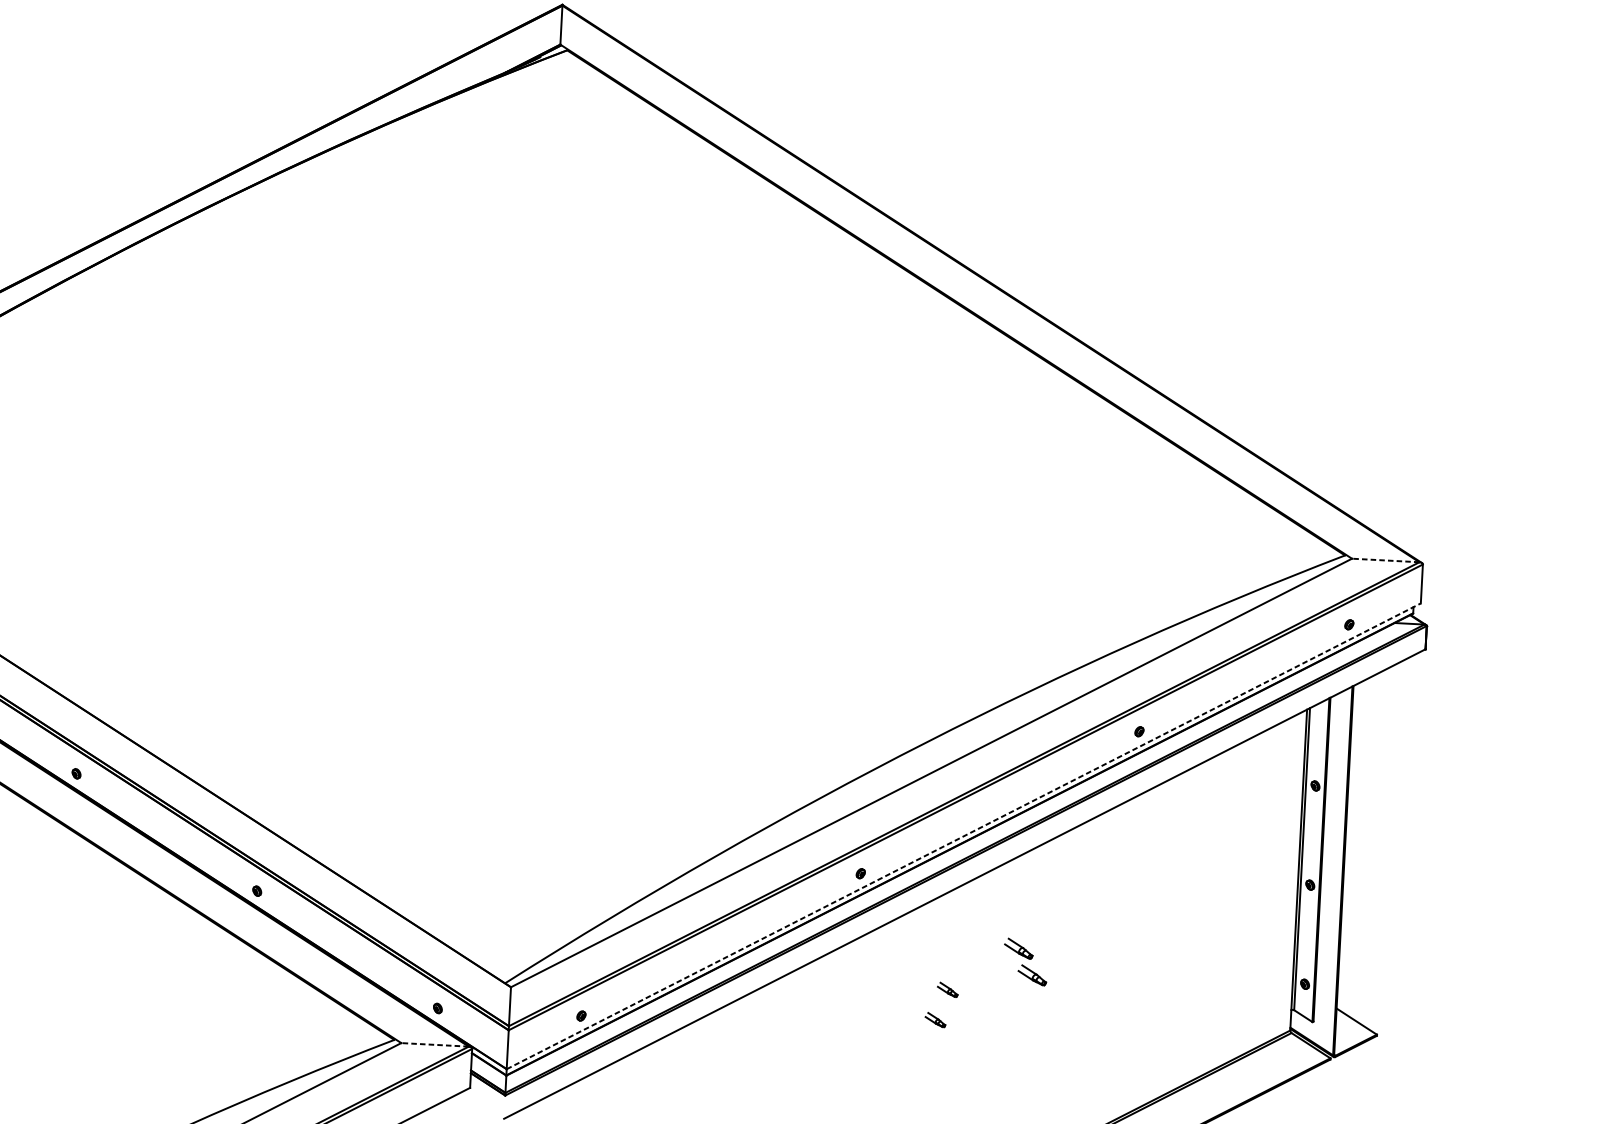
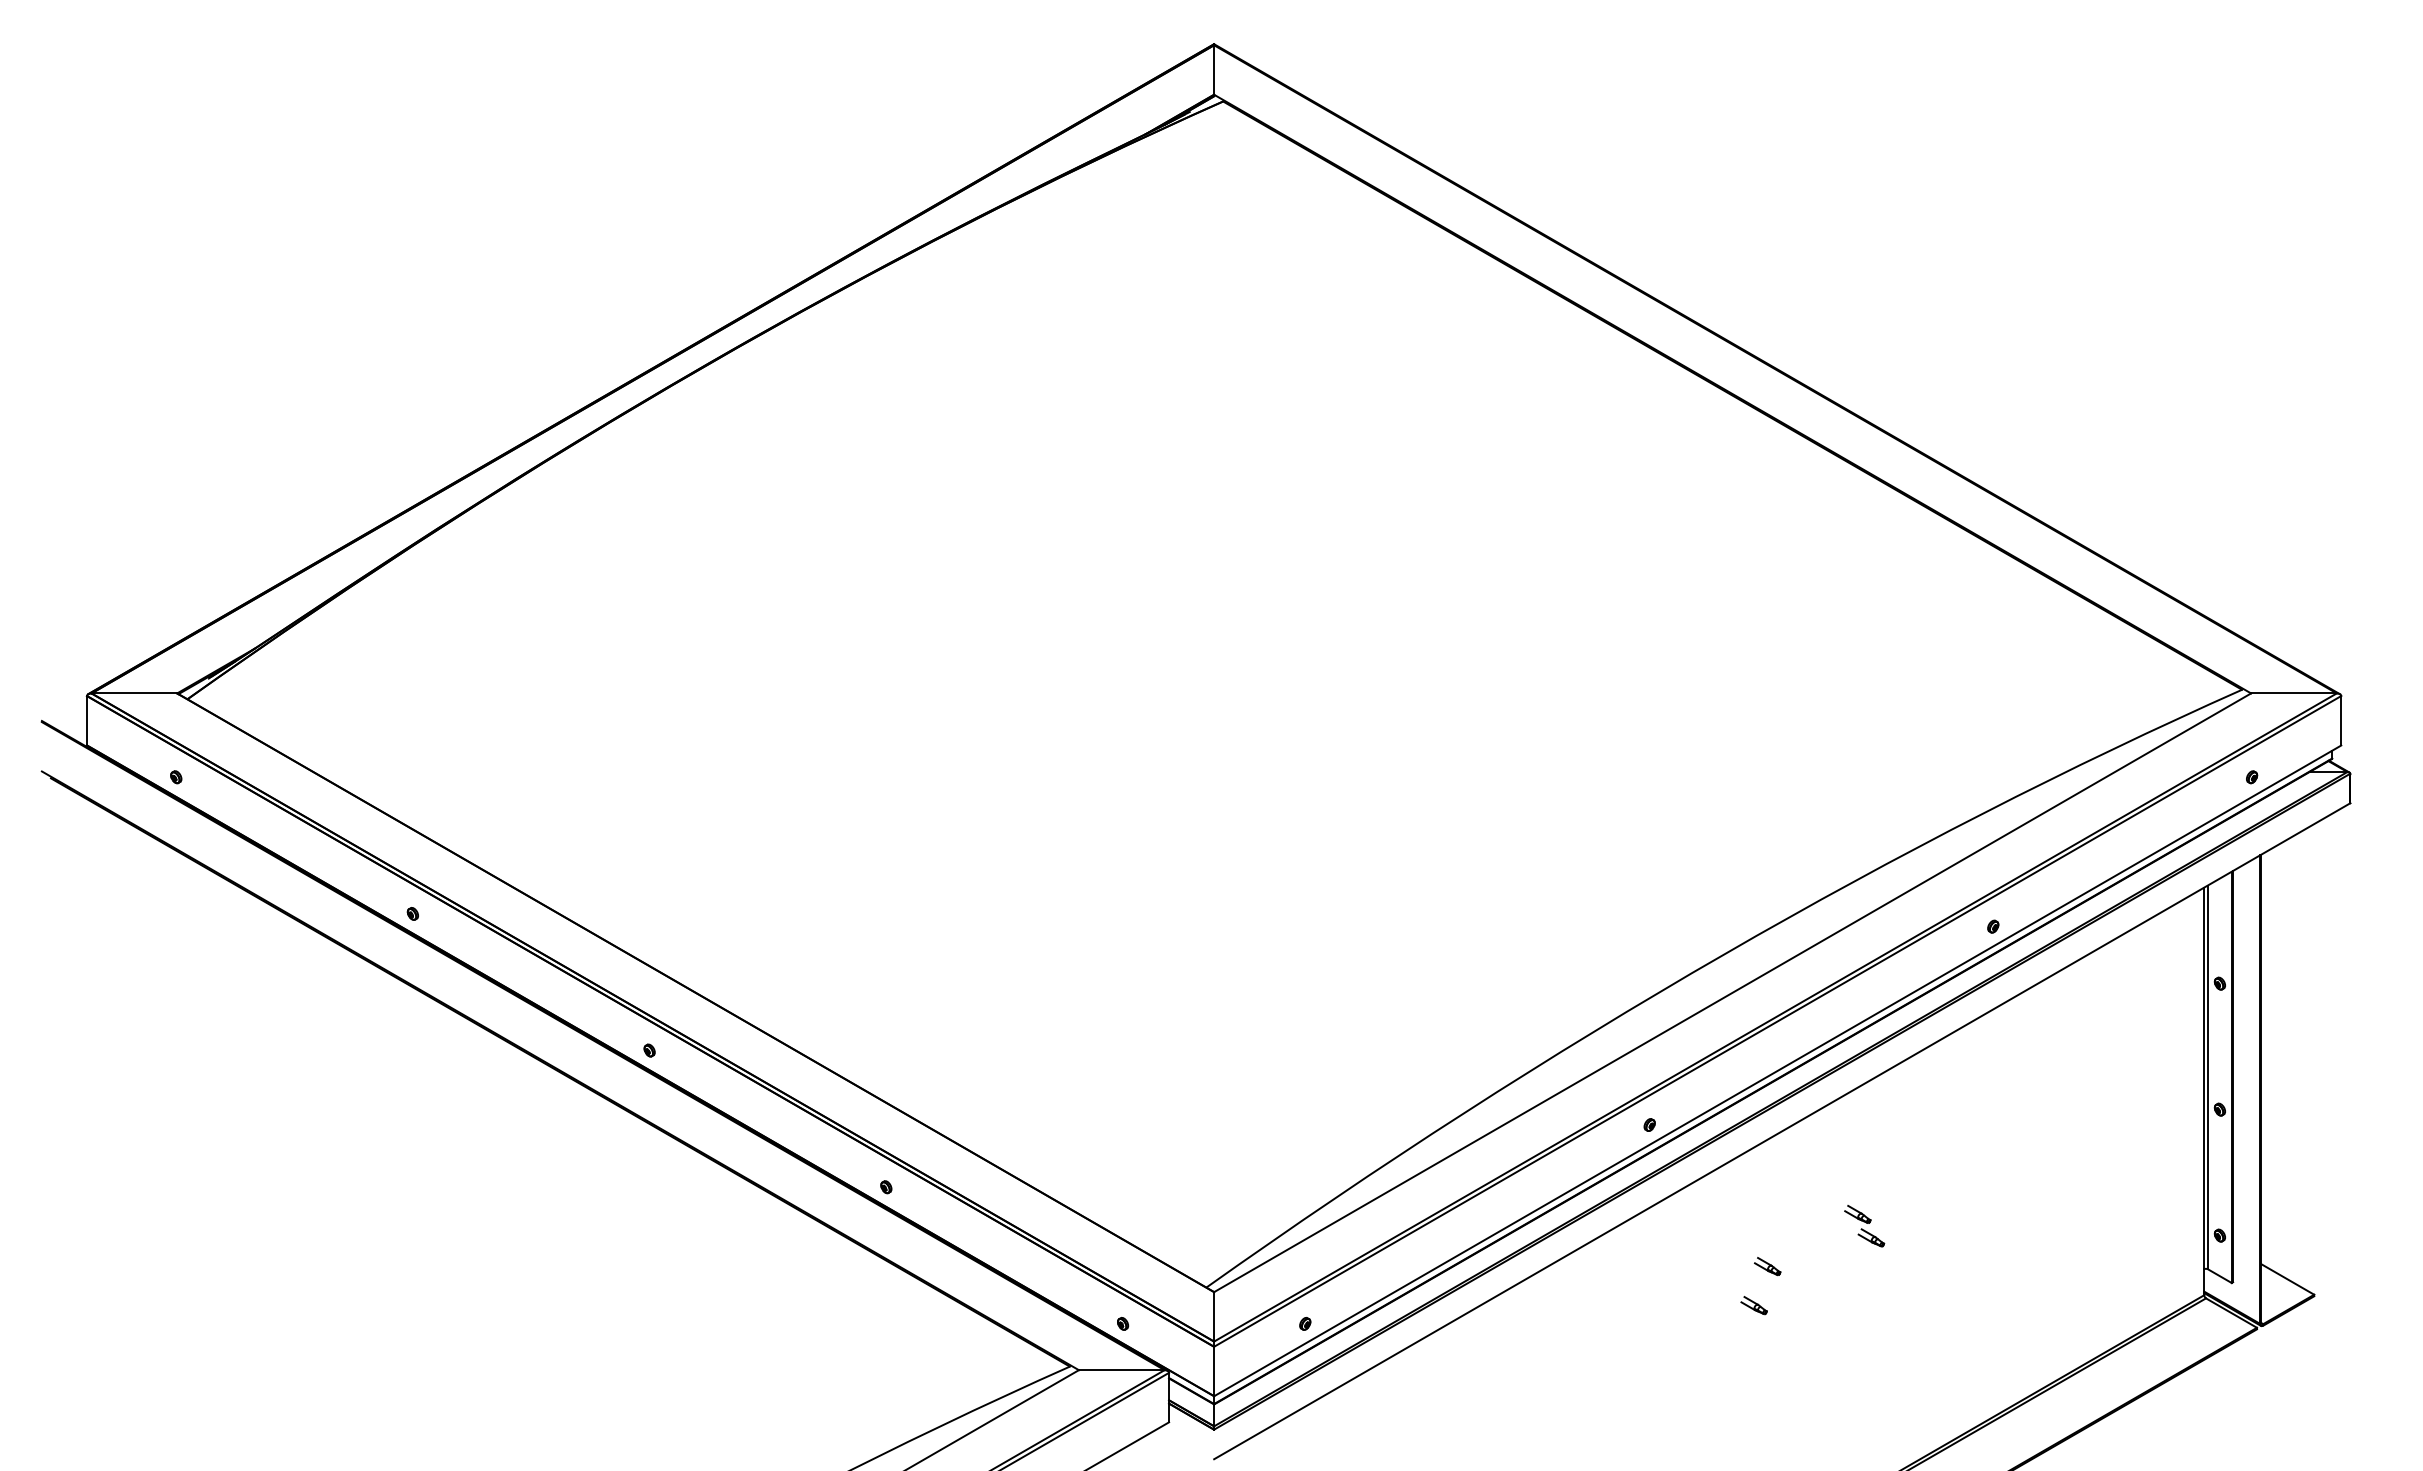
line: (1385, 560) -> (2293, 693), dashed -> solid
line: (963, 836) -> (1777, 1070), dashed -> solid
part: (1025, 962) -> (1864, 1226), size x0.71
line: (434, 1045) -> (1121, 1370), dashed -> solid

